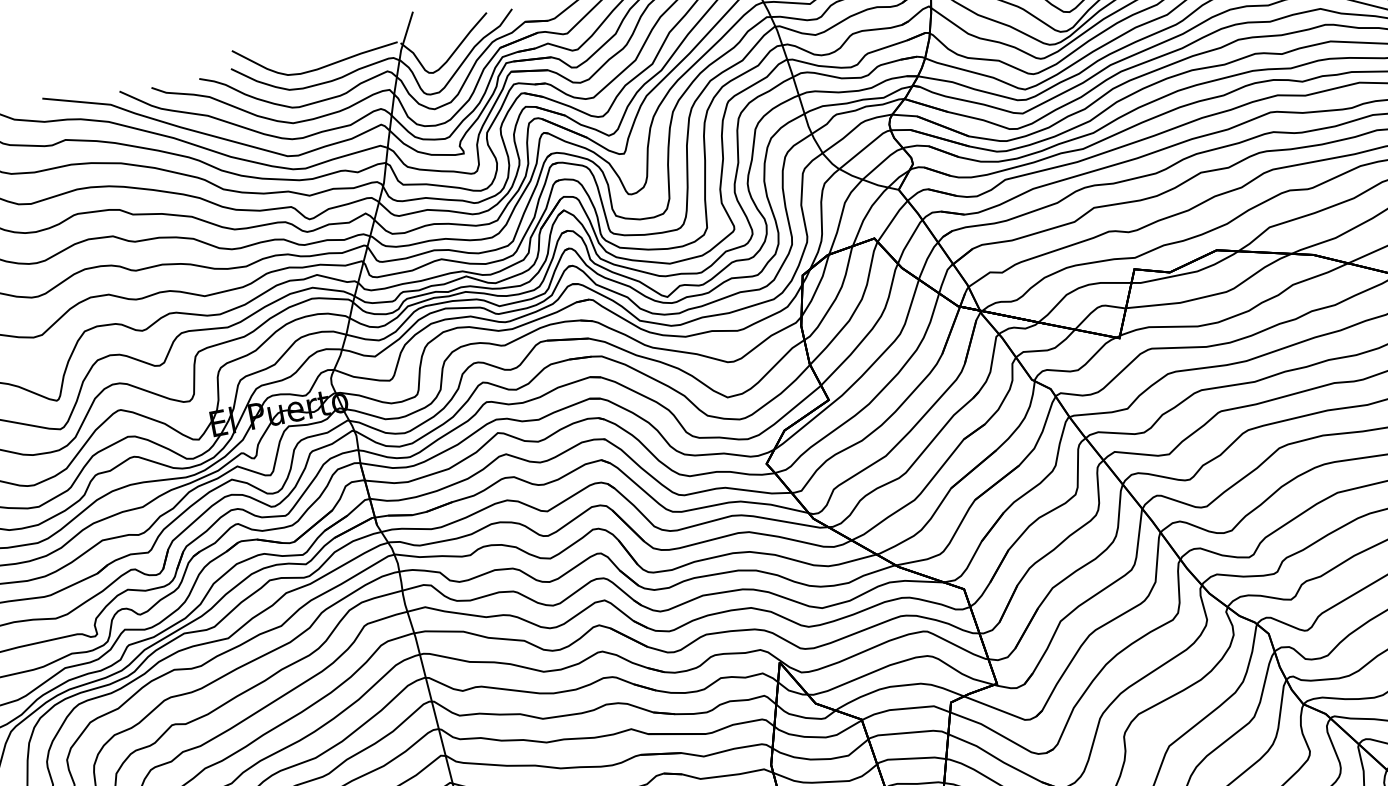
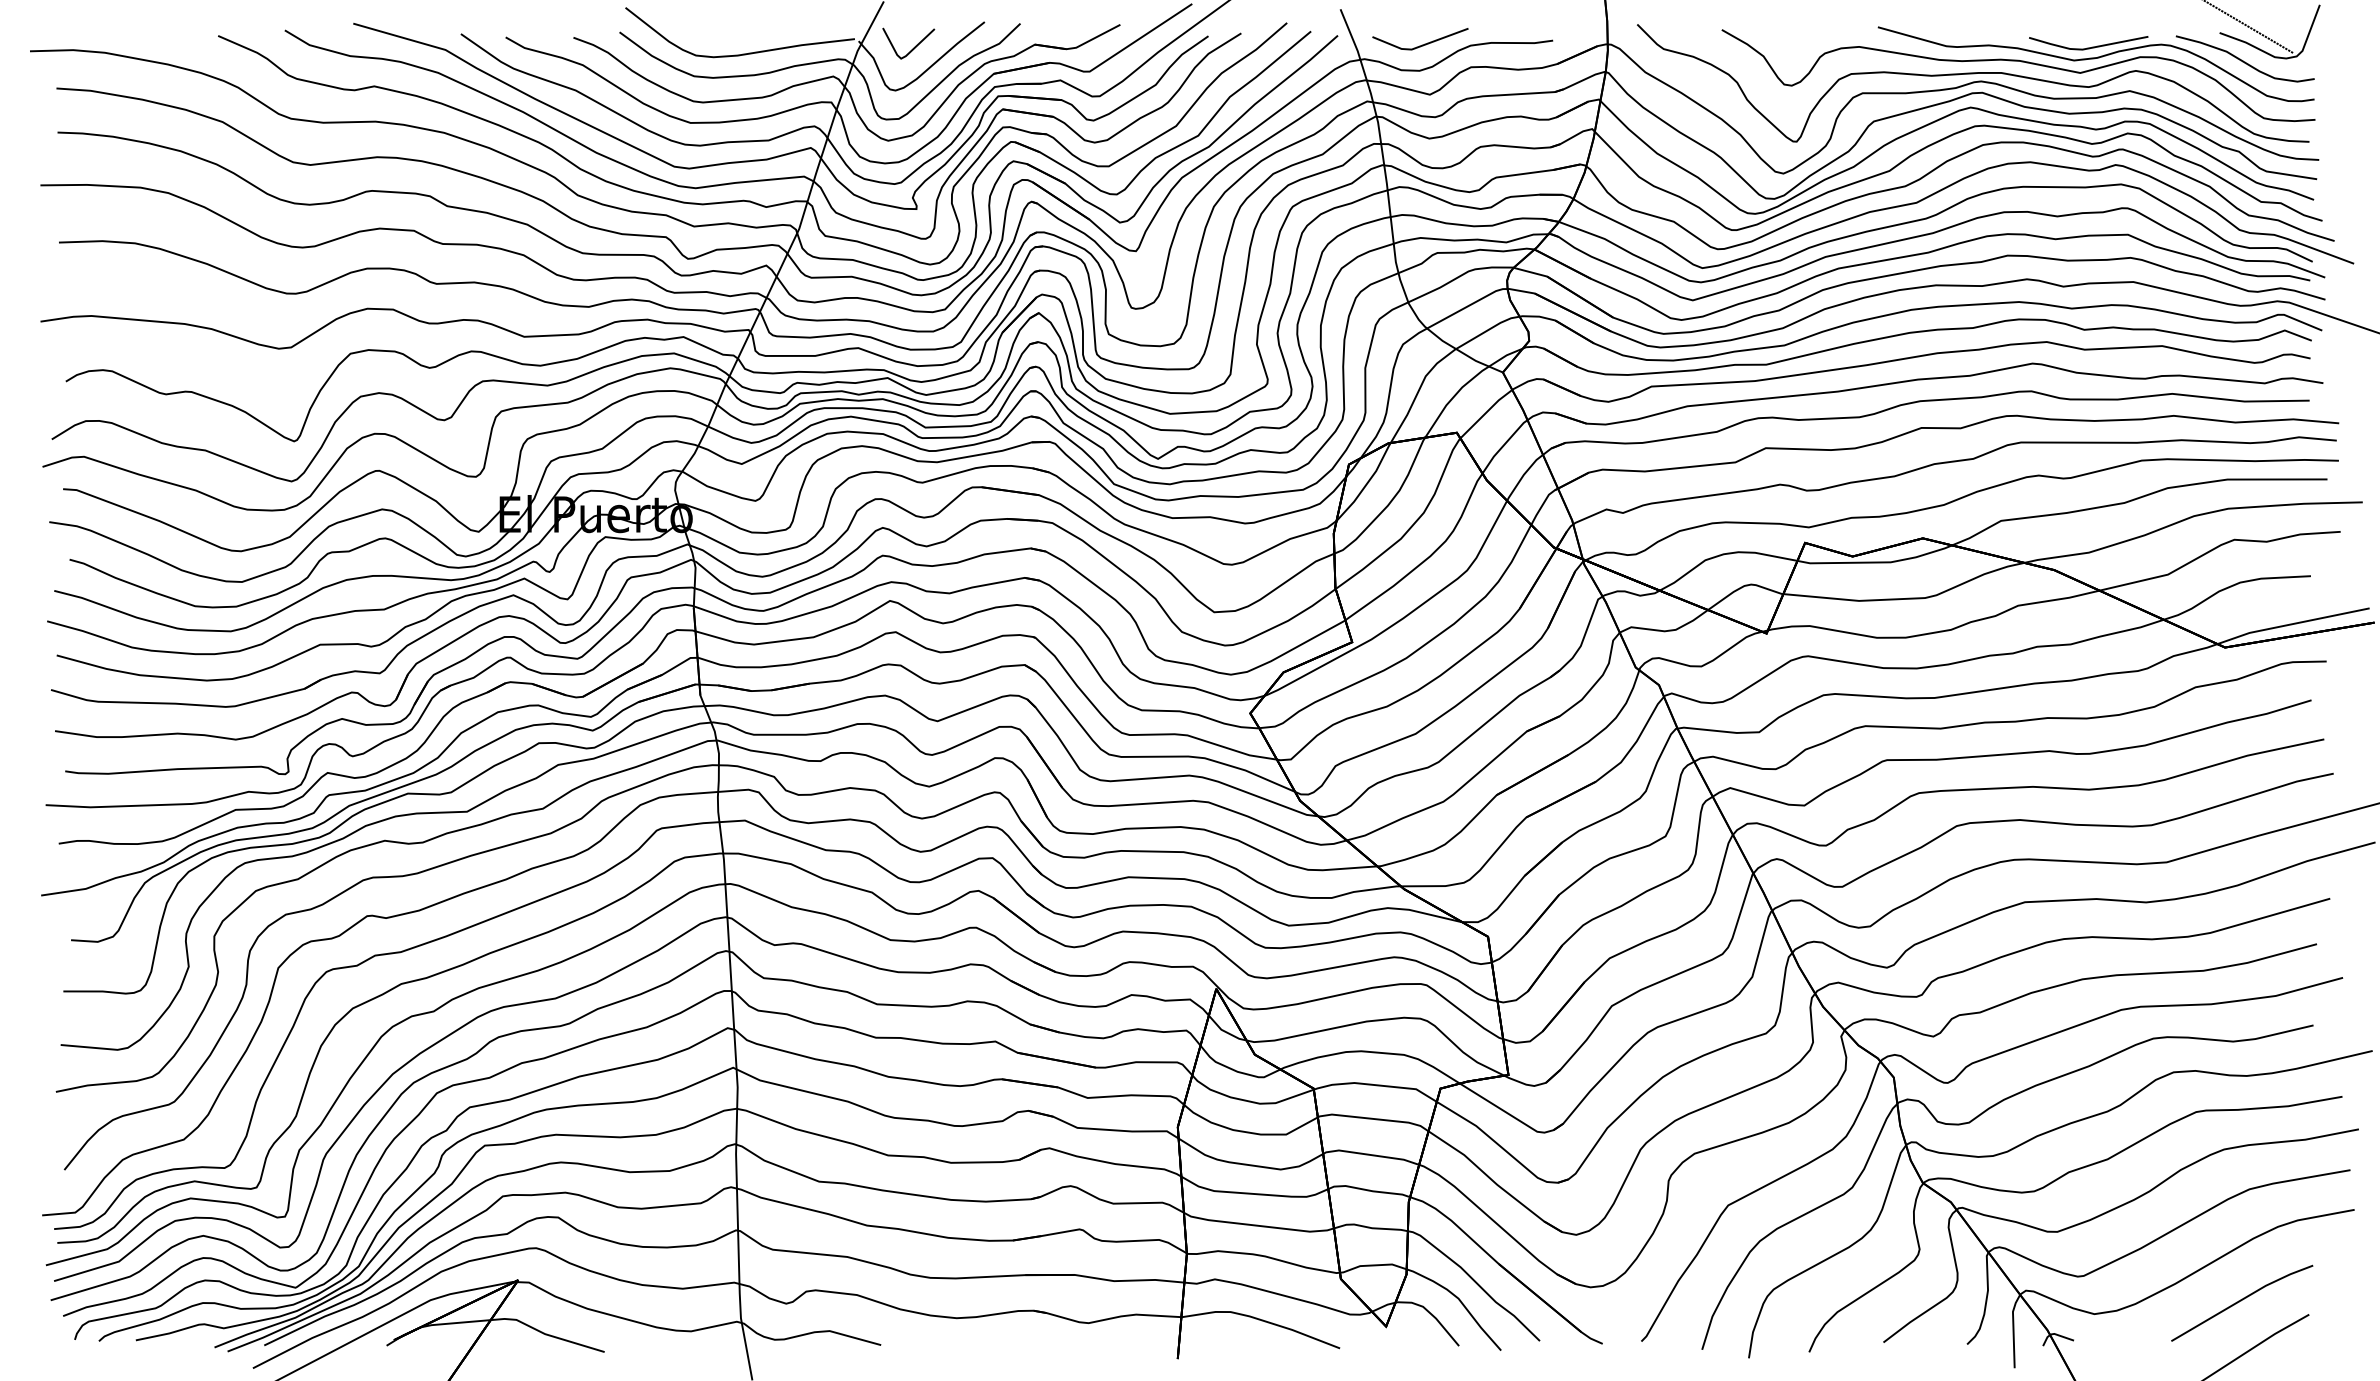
part: (440, 40) -> (913, 47), added

